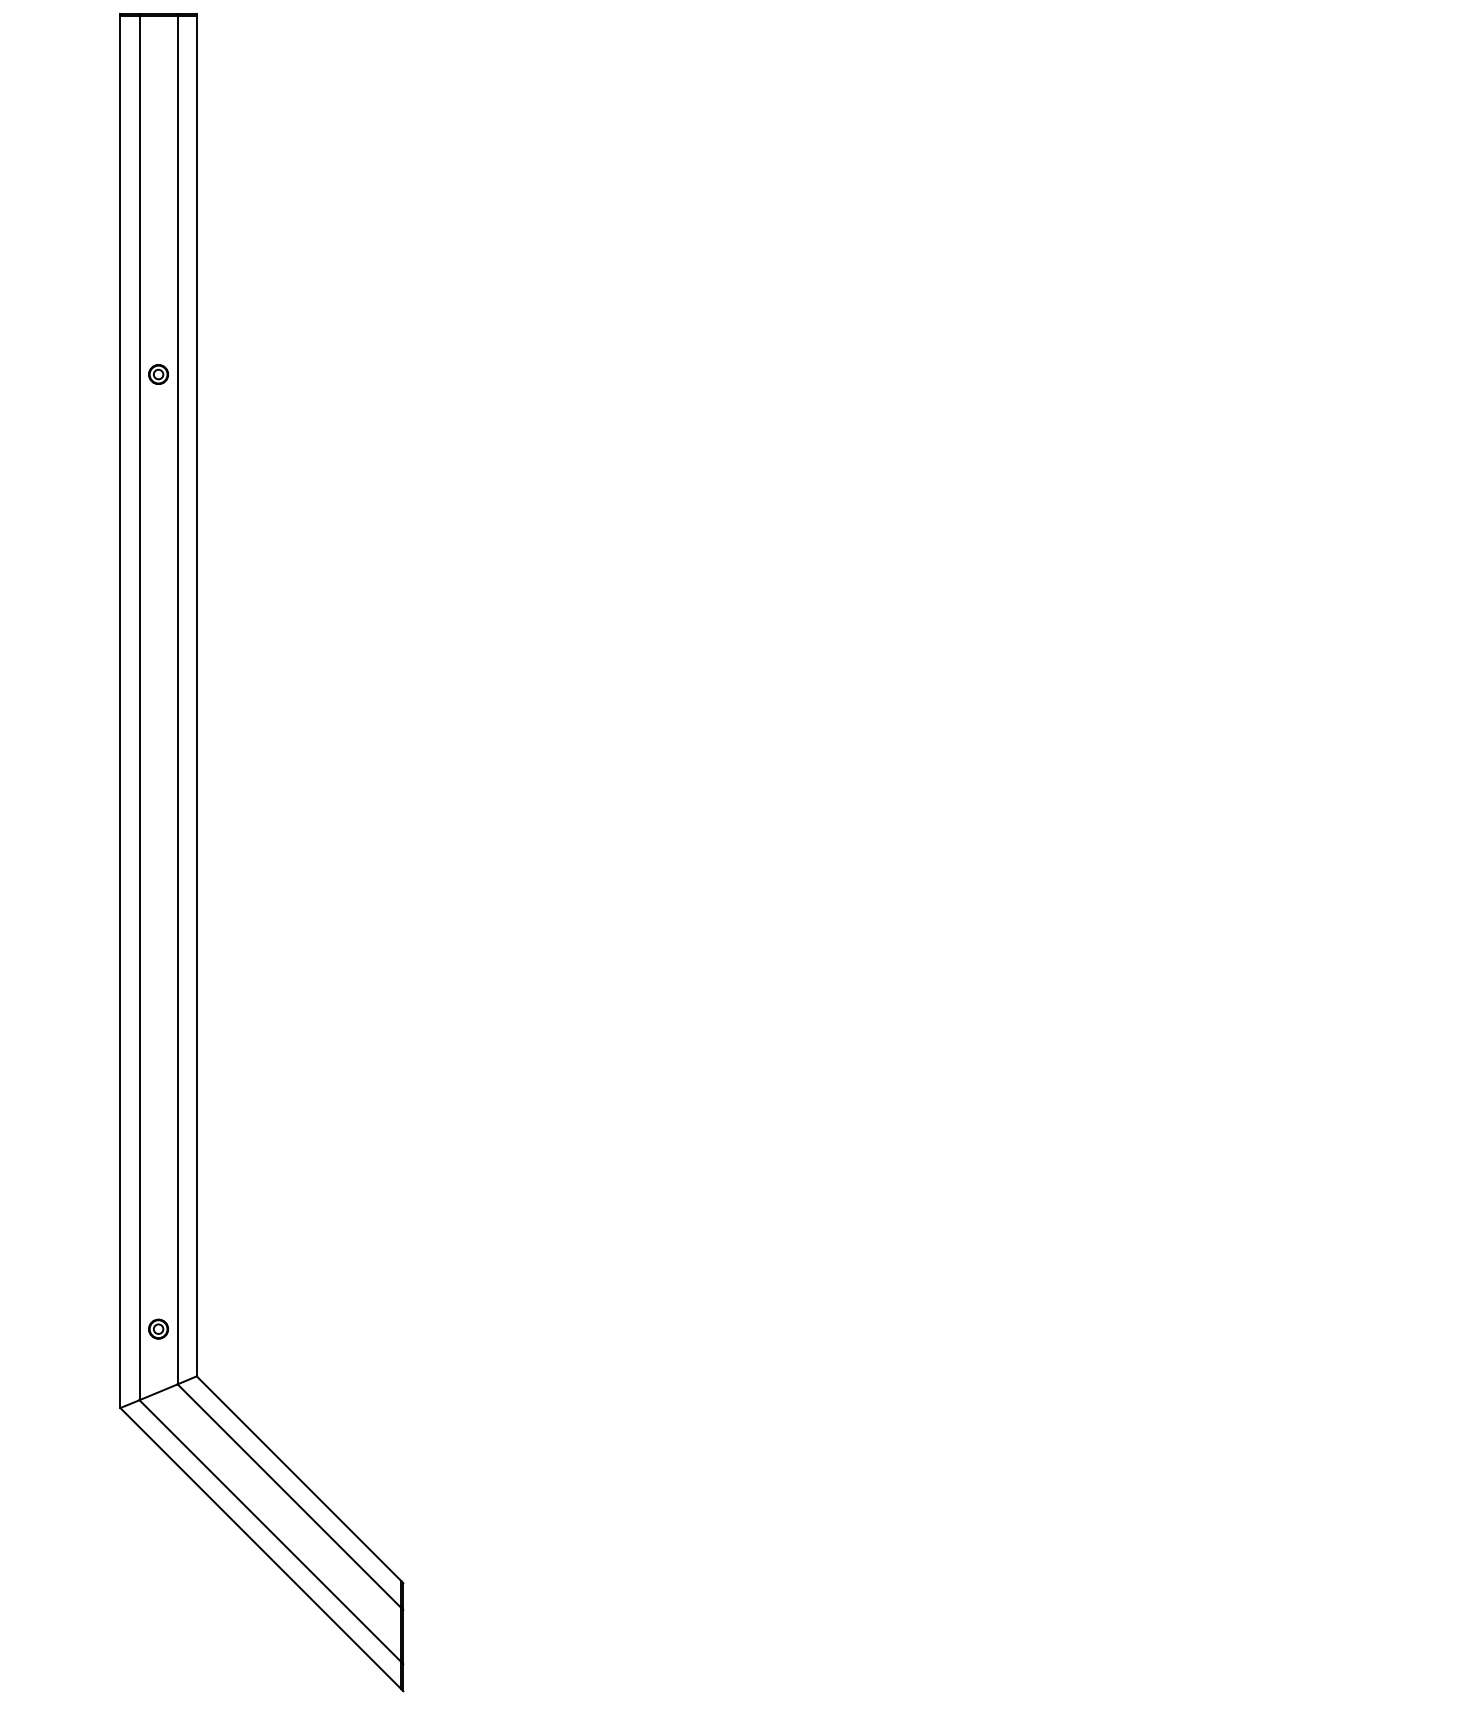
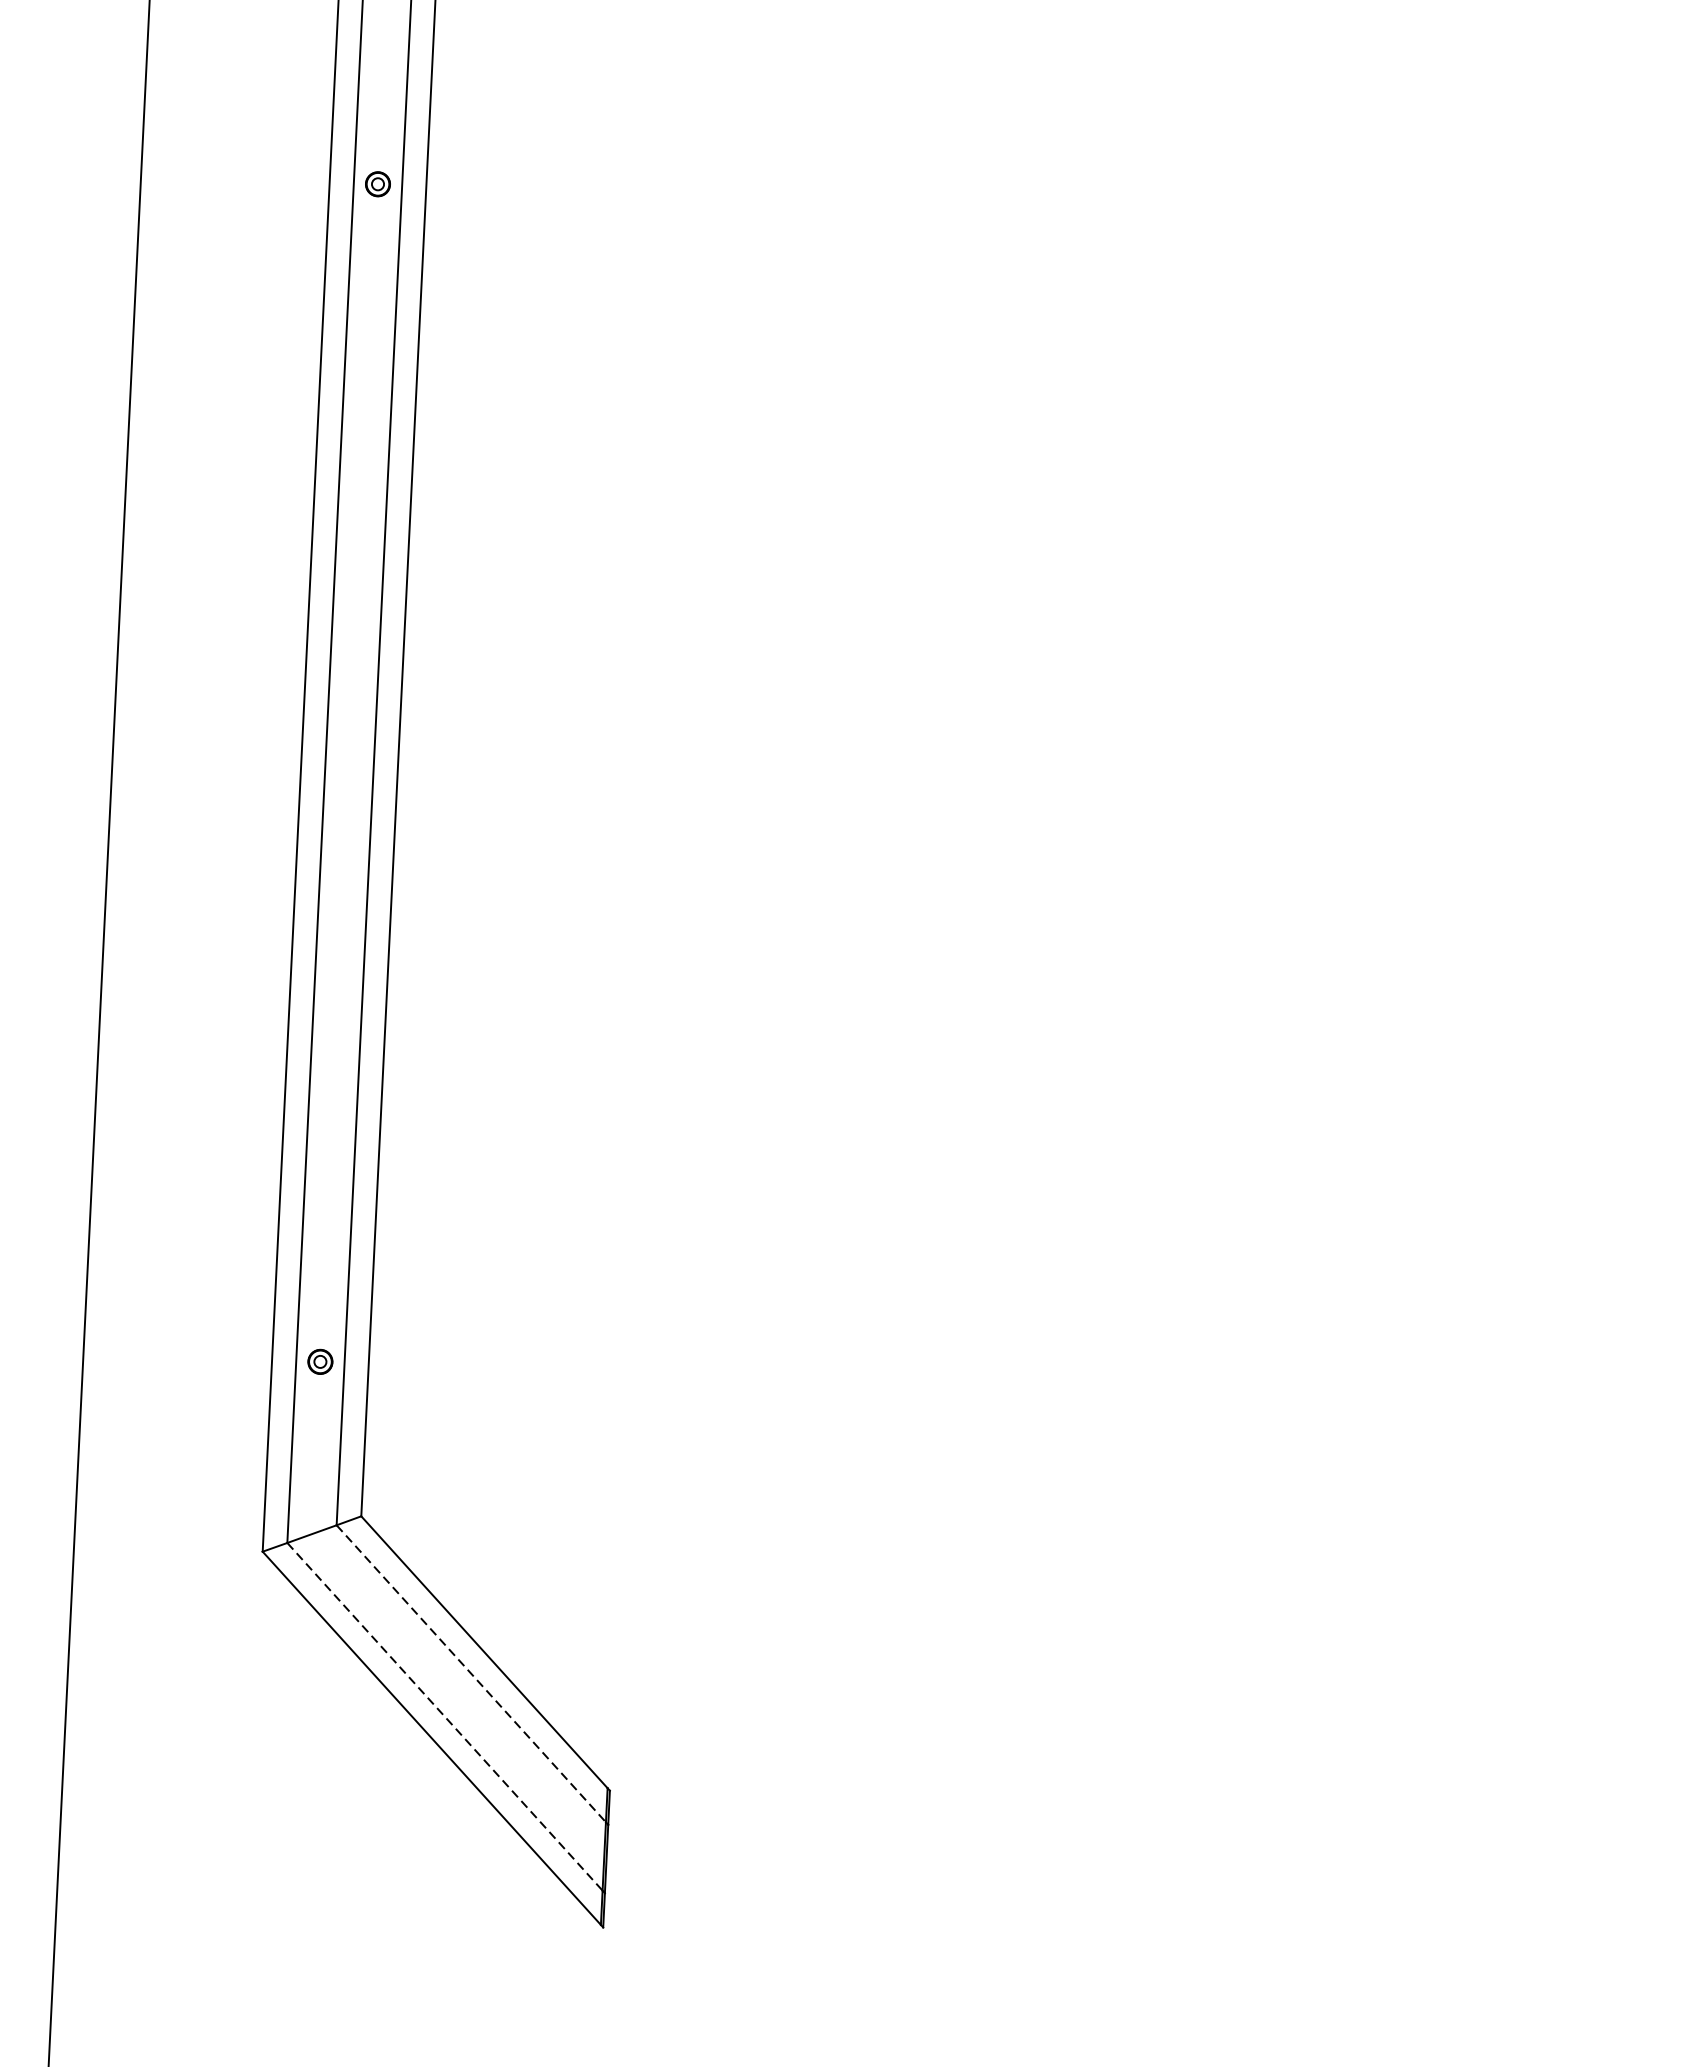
part: (158, 374) -> (377, 184), moved
part: (158, 1328) -> (320, 1361), moved
line: (289, 1496) -> (471, 1674), solid -> dashed
line: (270, 1531) -> (444, 1717), solid -> dashed

